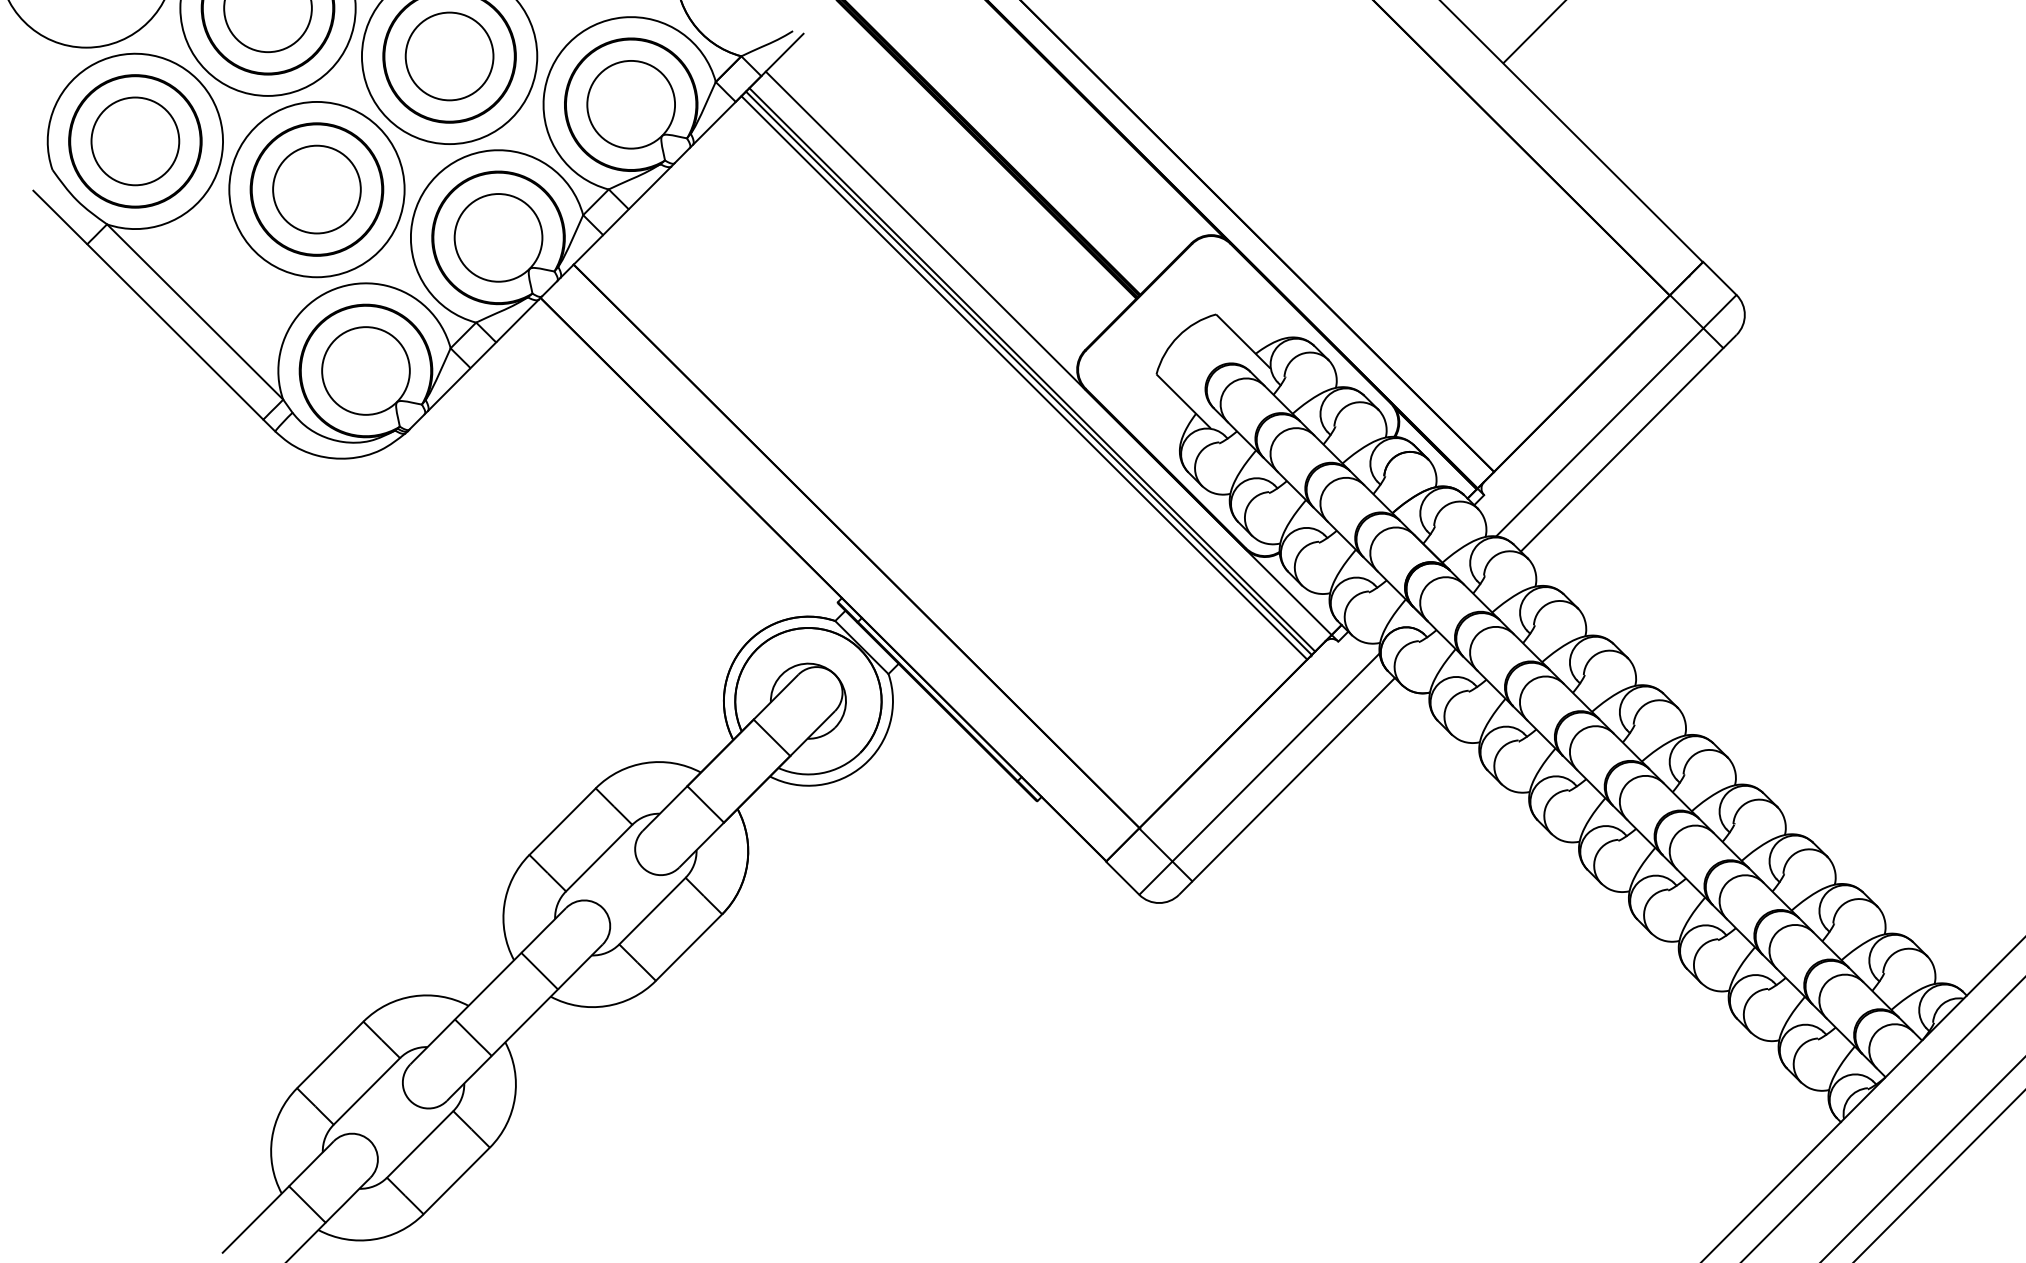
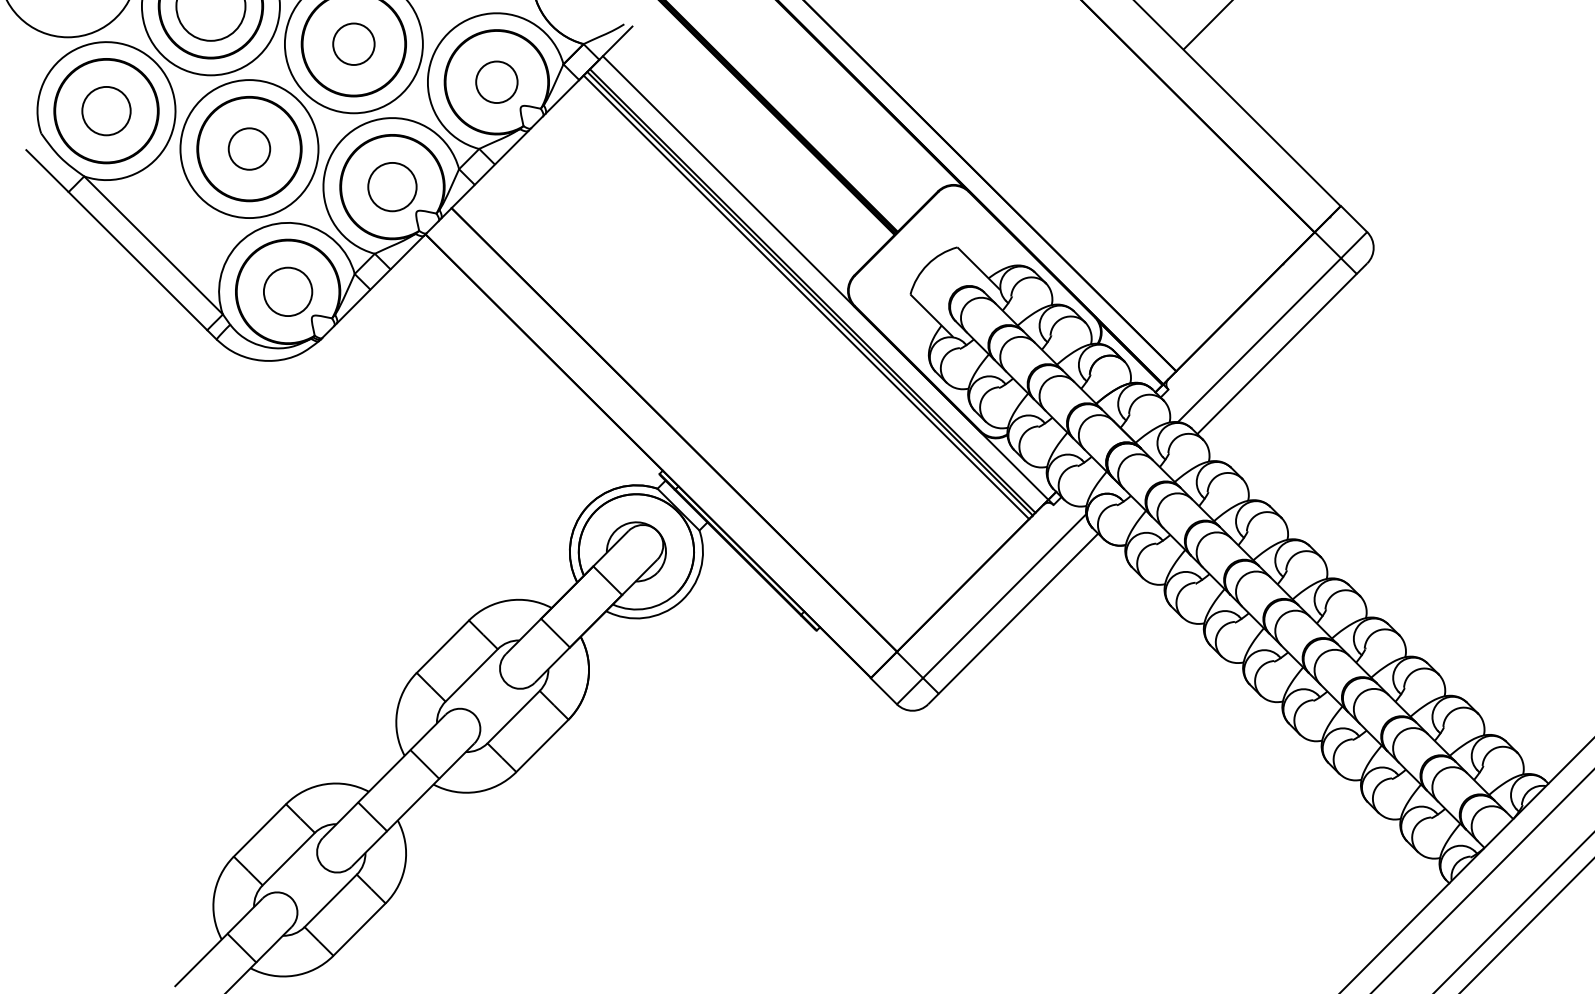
circle: (449, 55) -> (353, 43), size x0.6
circle: (630, 103) -> (496, 81), size x0.6
circle: (135, 140) -> (106, 110), size x0.7
circle: (316, 188) -> (249, 148), size x0.6
circle: (498, 237) -> (392, 186), size x0.7
circle: (365, 370) -> (287, 291), size x0.7

